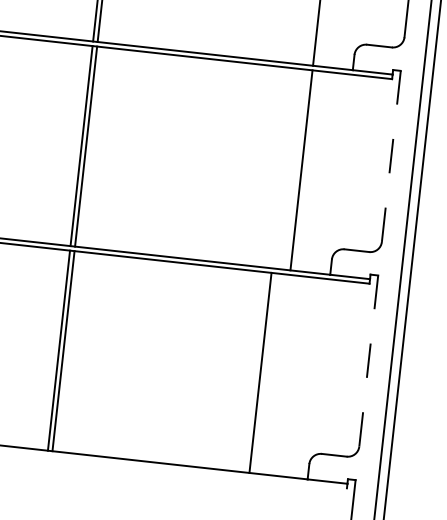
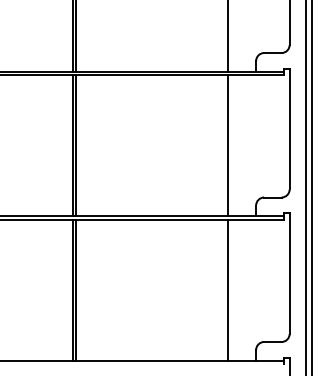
line: (391, 155) -> (289, 128), dashed -> solid
line: (368, 360) -> (289, 273), dashed -> solid
line: (261, 371) -> (228, 289), moved

